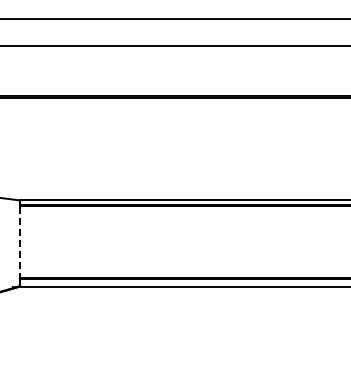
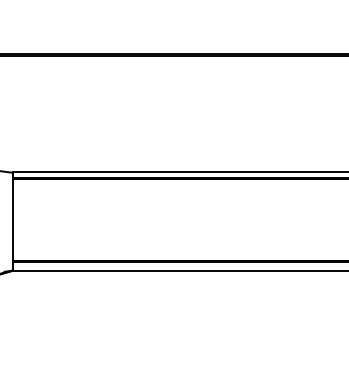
line: (20, 241) -> (12, 219), dashed -> solid

